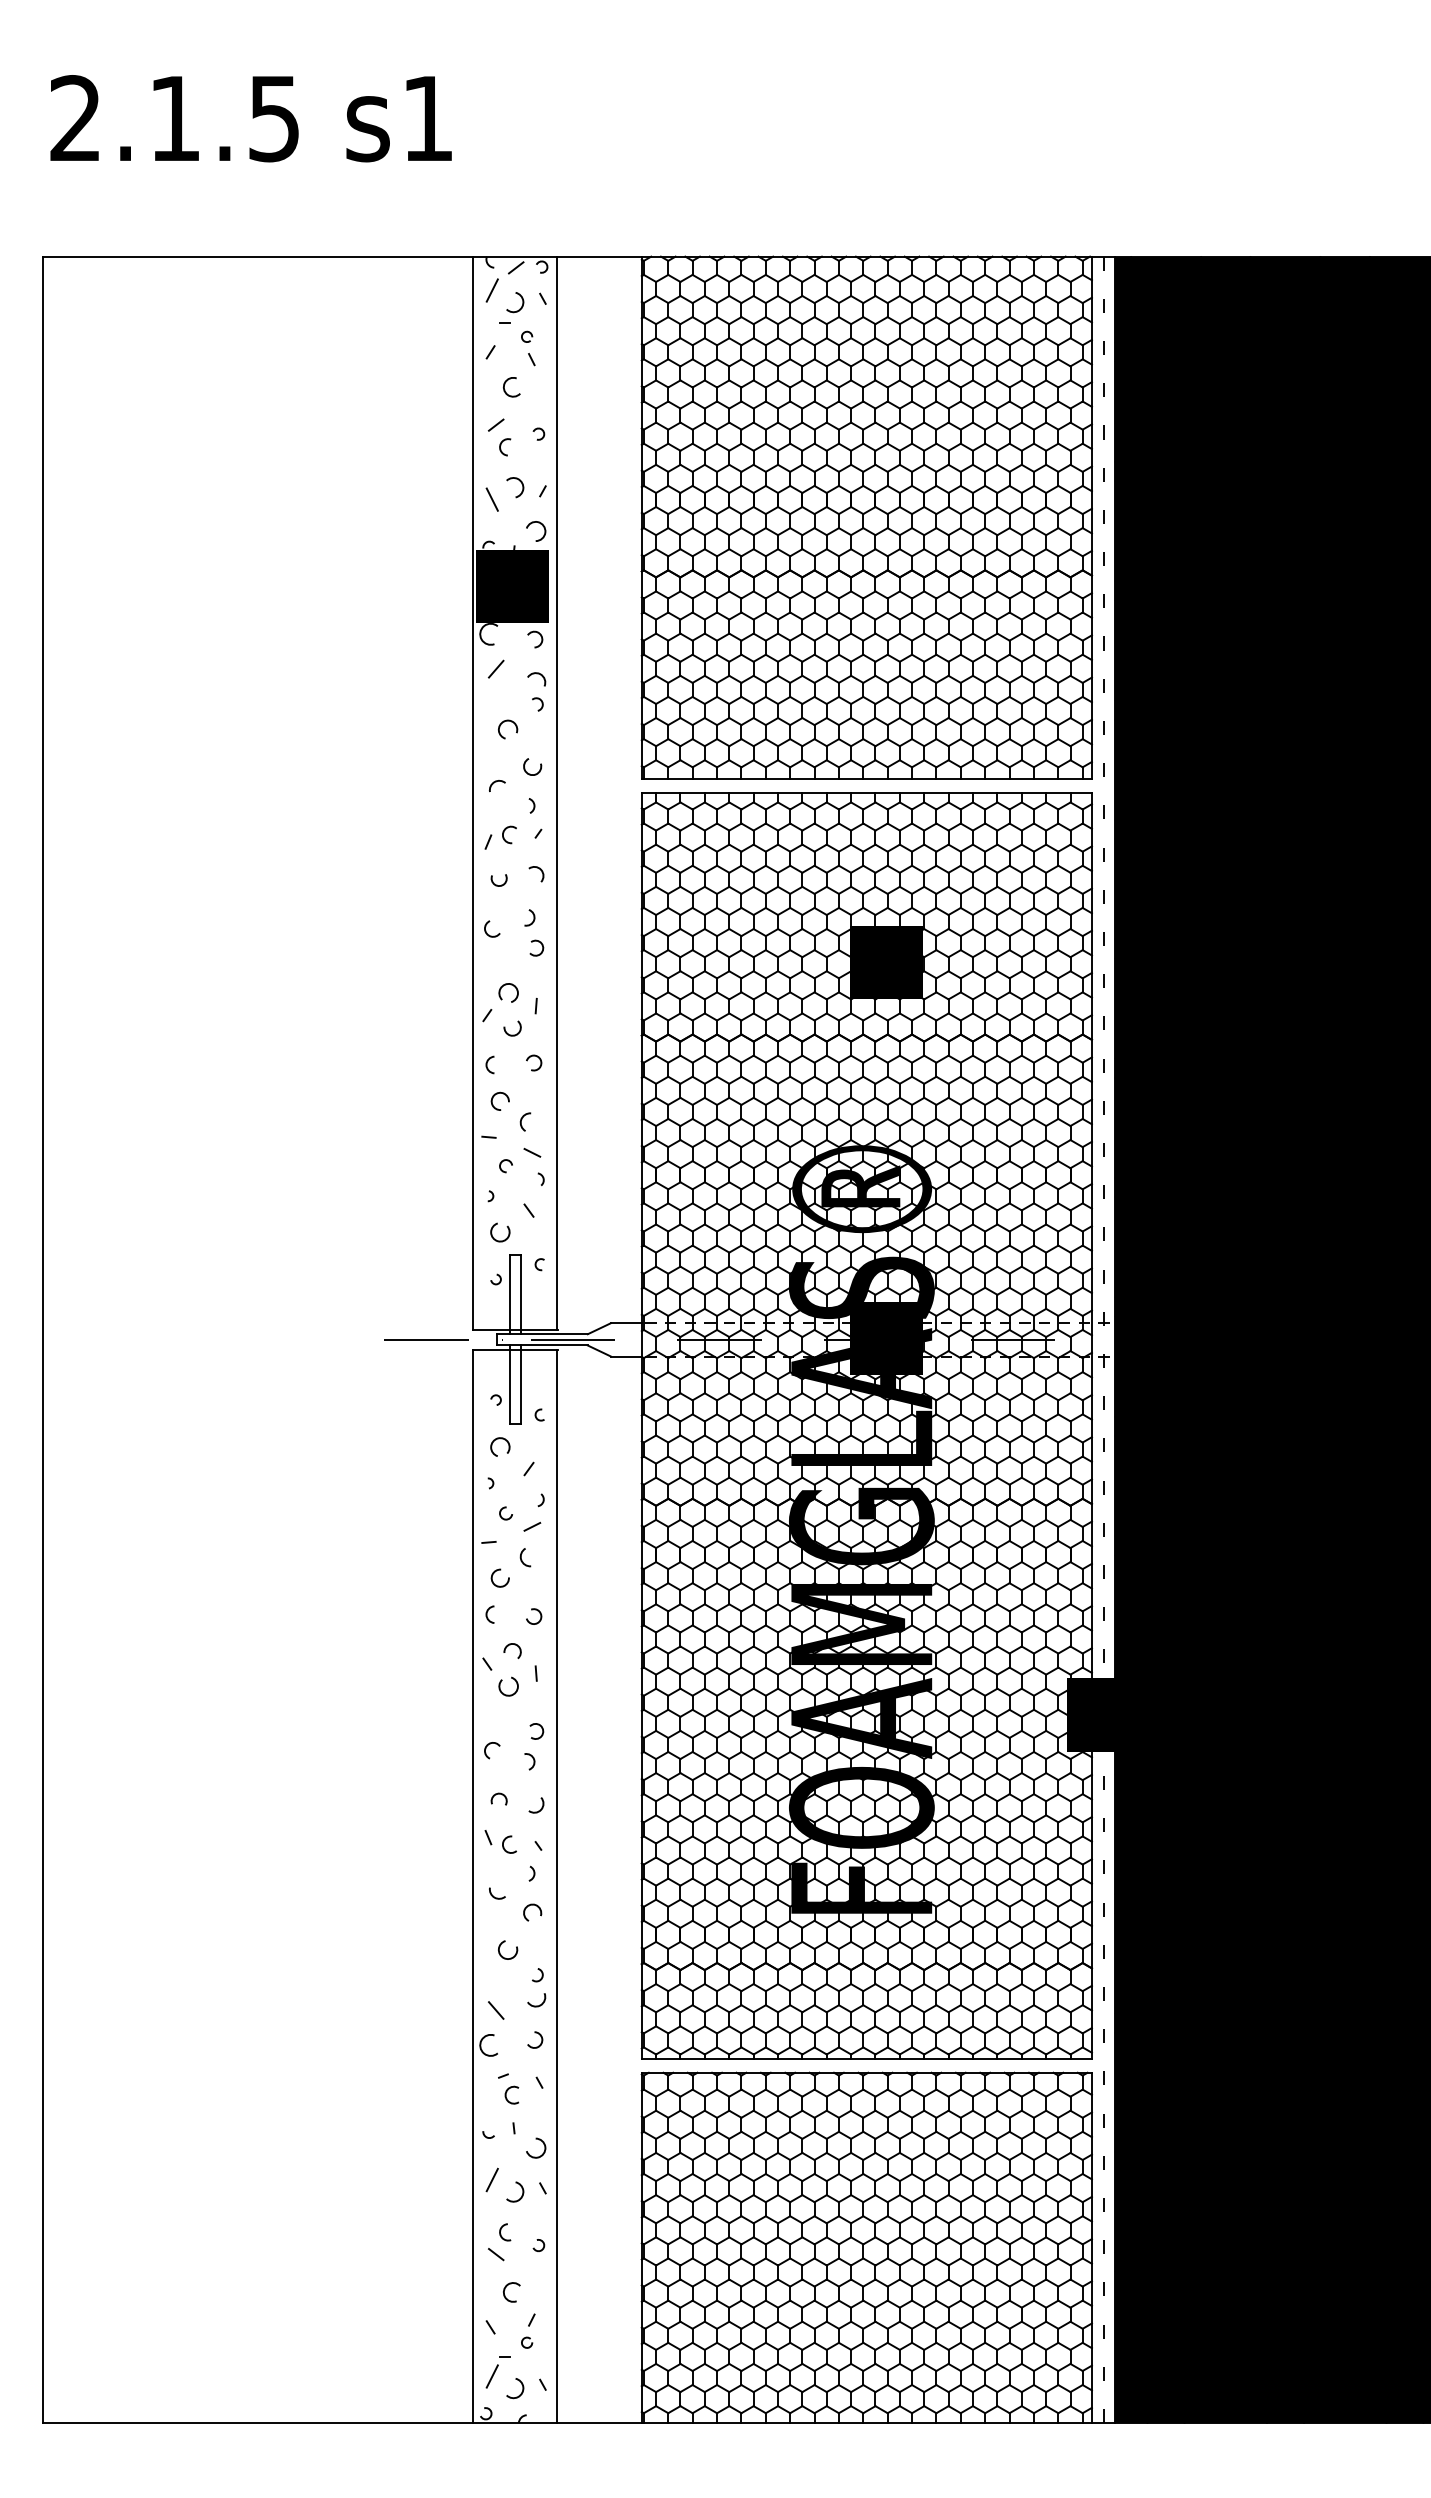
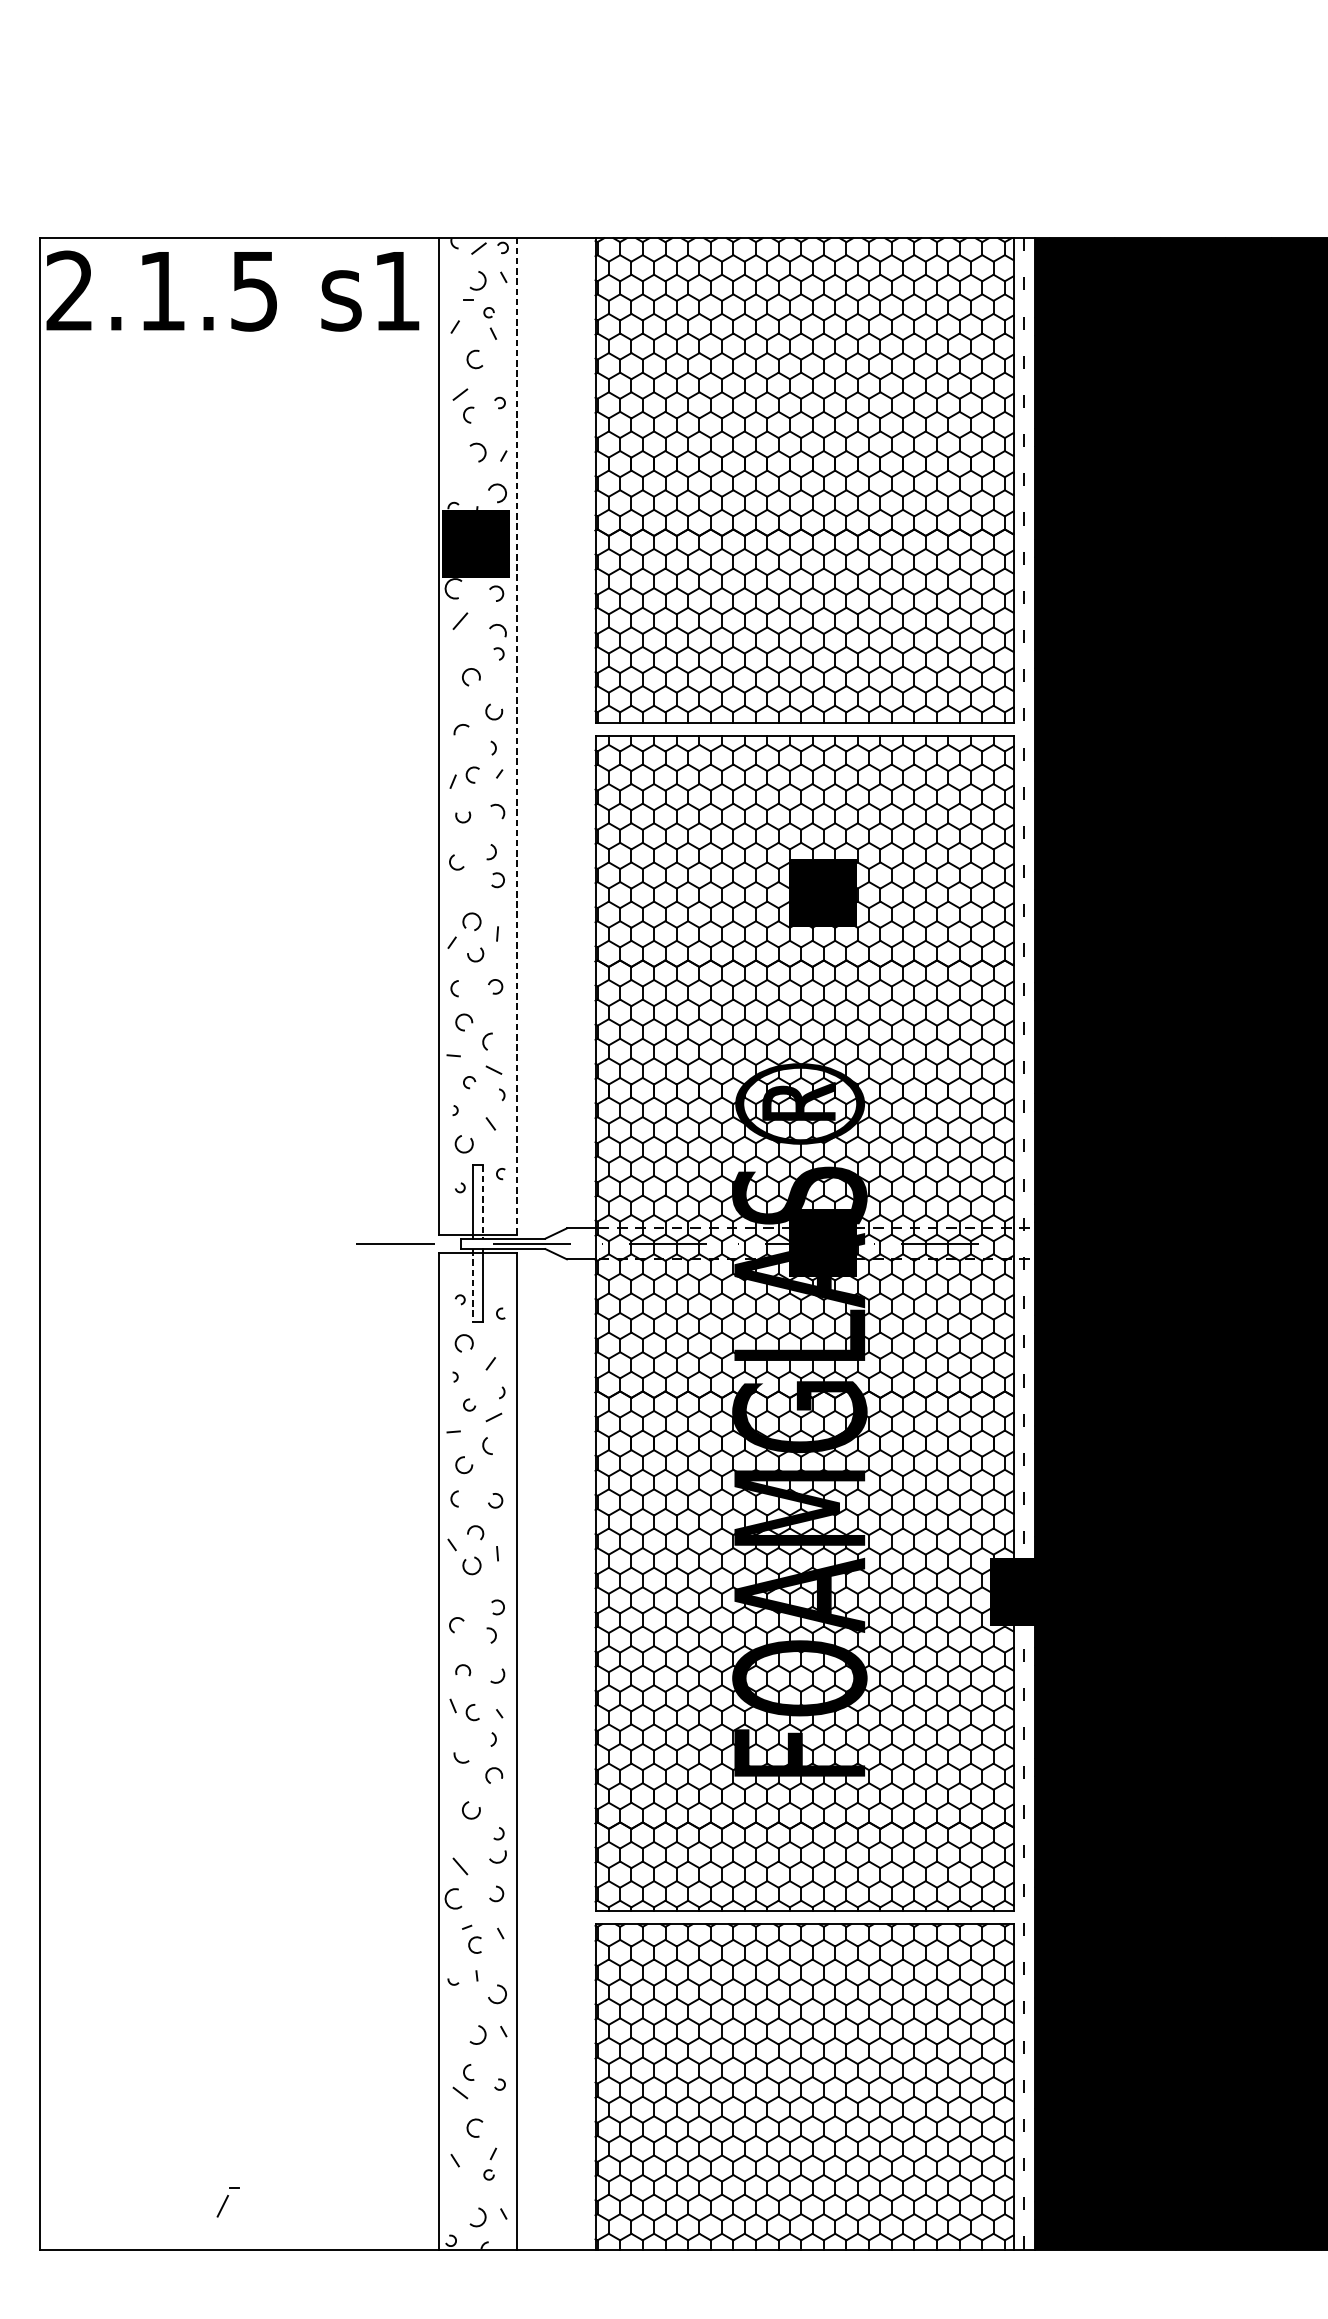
text: (250, 118) -> (232, 290), moved
line: (491, 290) -> (456, 269), removed
line: (491, 499) -> (456, 463), removed
line: (557, 793) -> (517, 736), solid -> dashed
line: (520, 1295) -> (482, 1202), solid -> dashed
line: (509, 1385) -> (472, 1286), solid -> dashed
line: (491, 2179) -> (456, 2023), removed
part: (497, 2372) -> (227, 2202), moved

